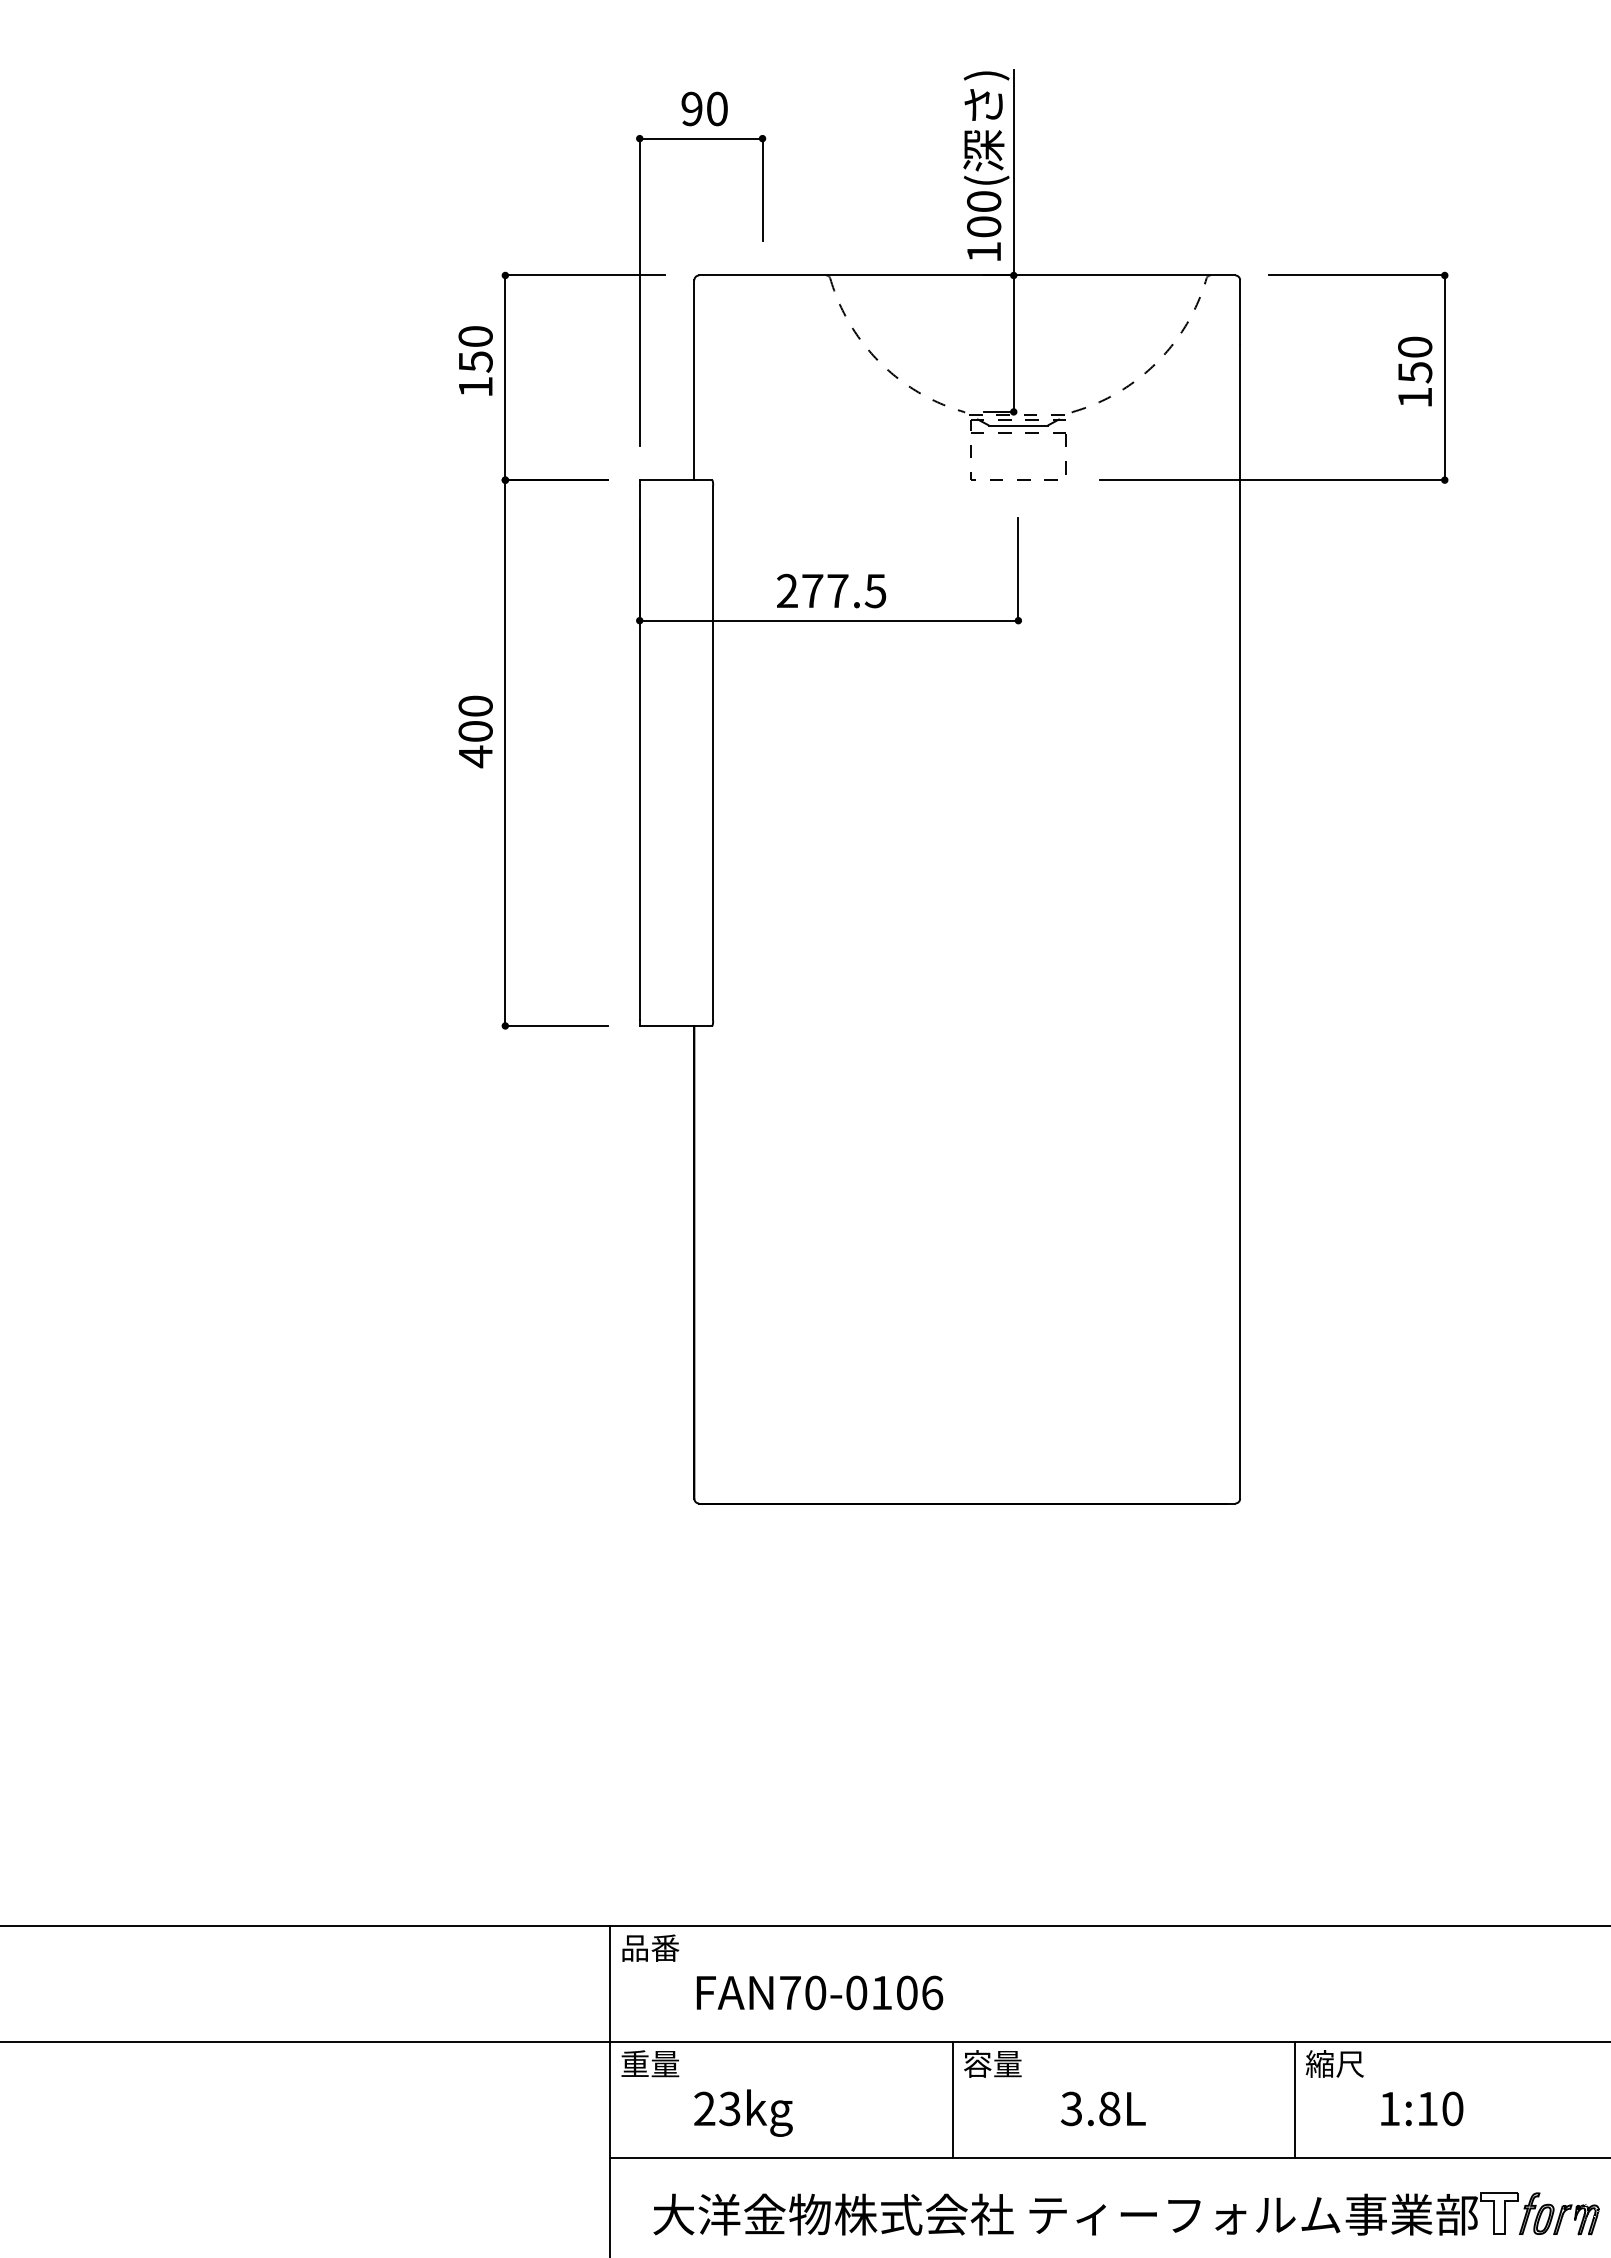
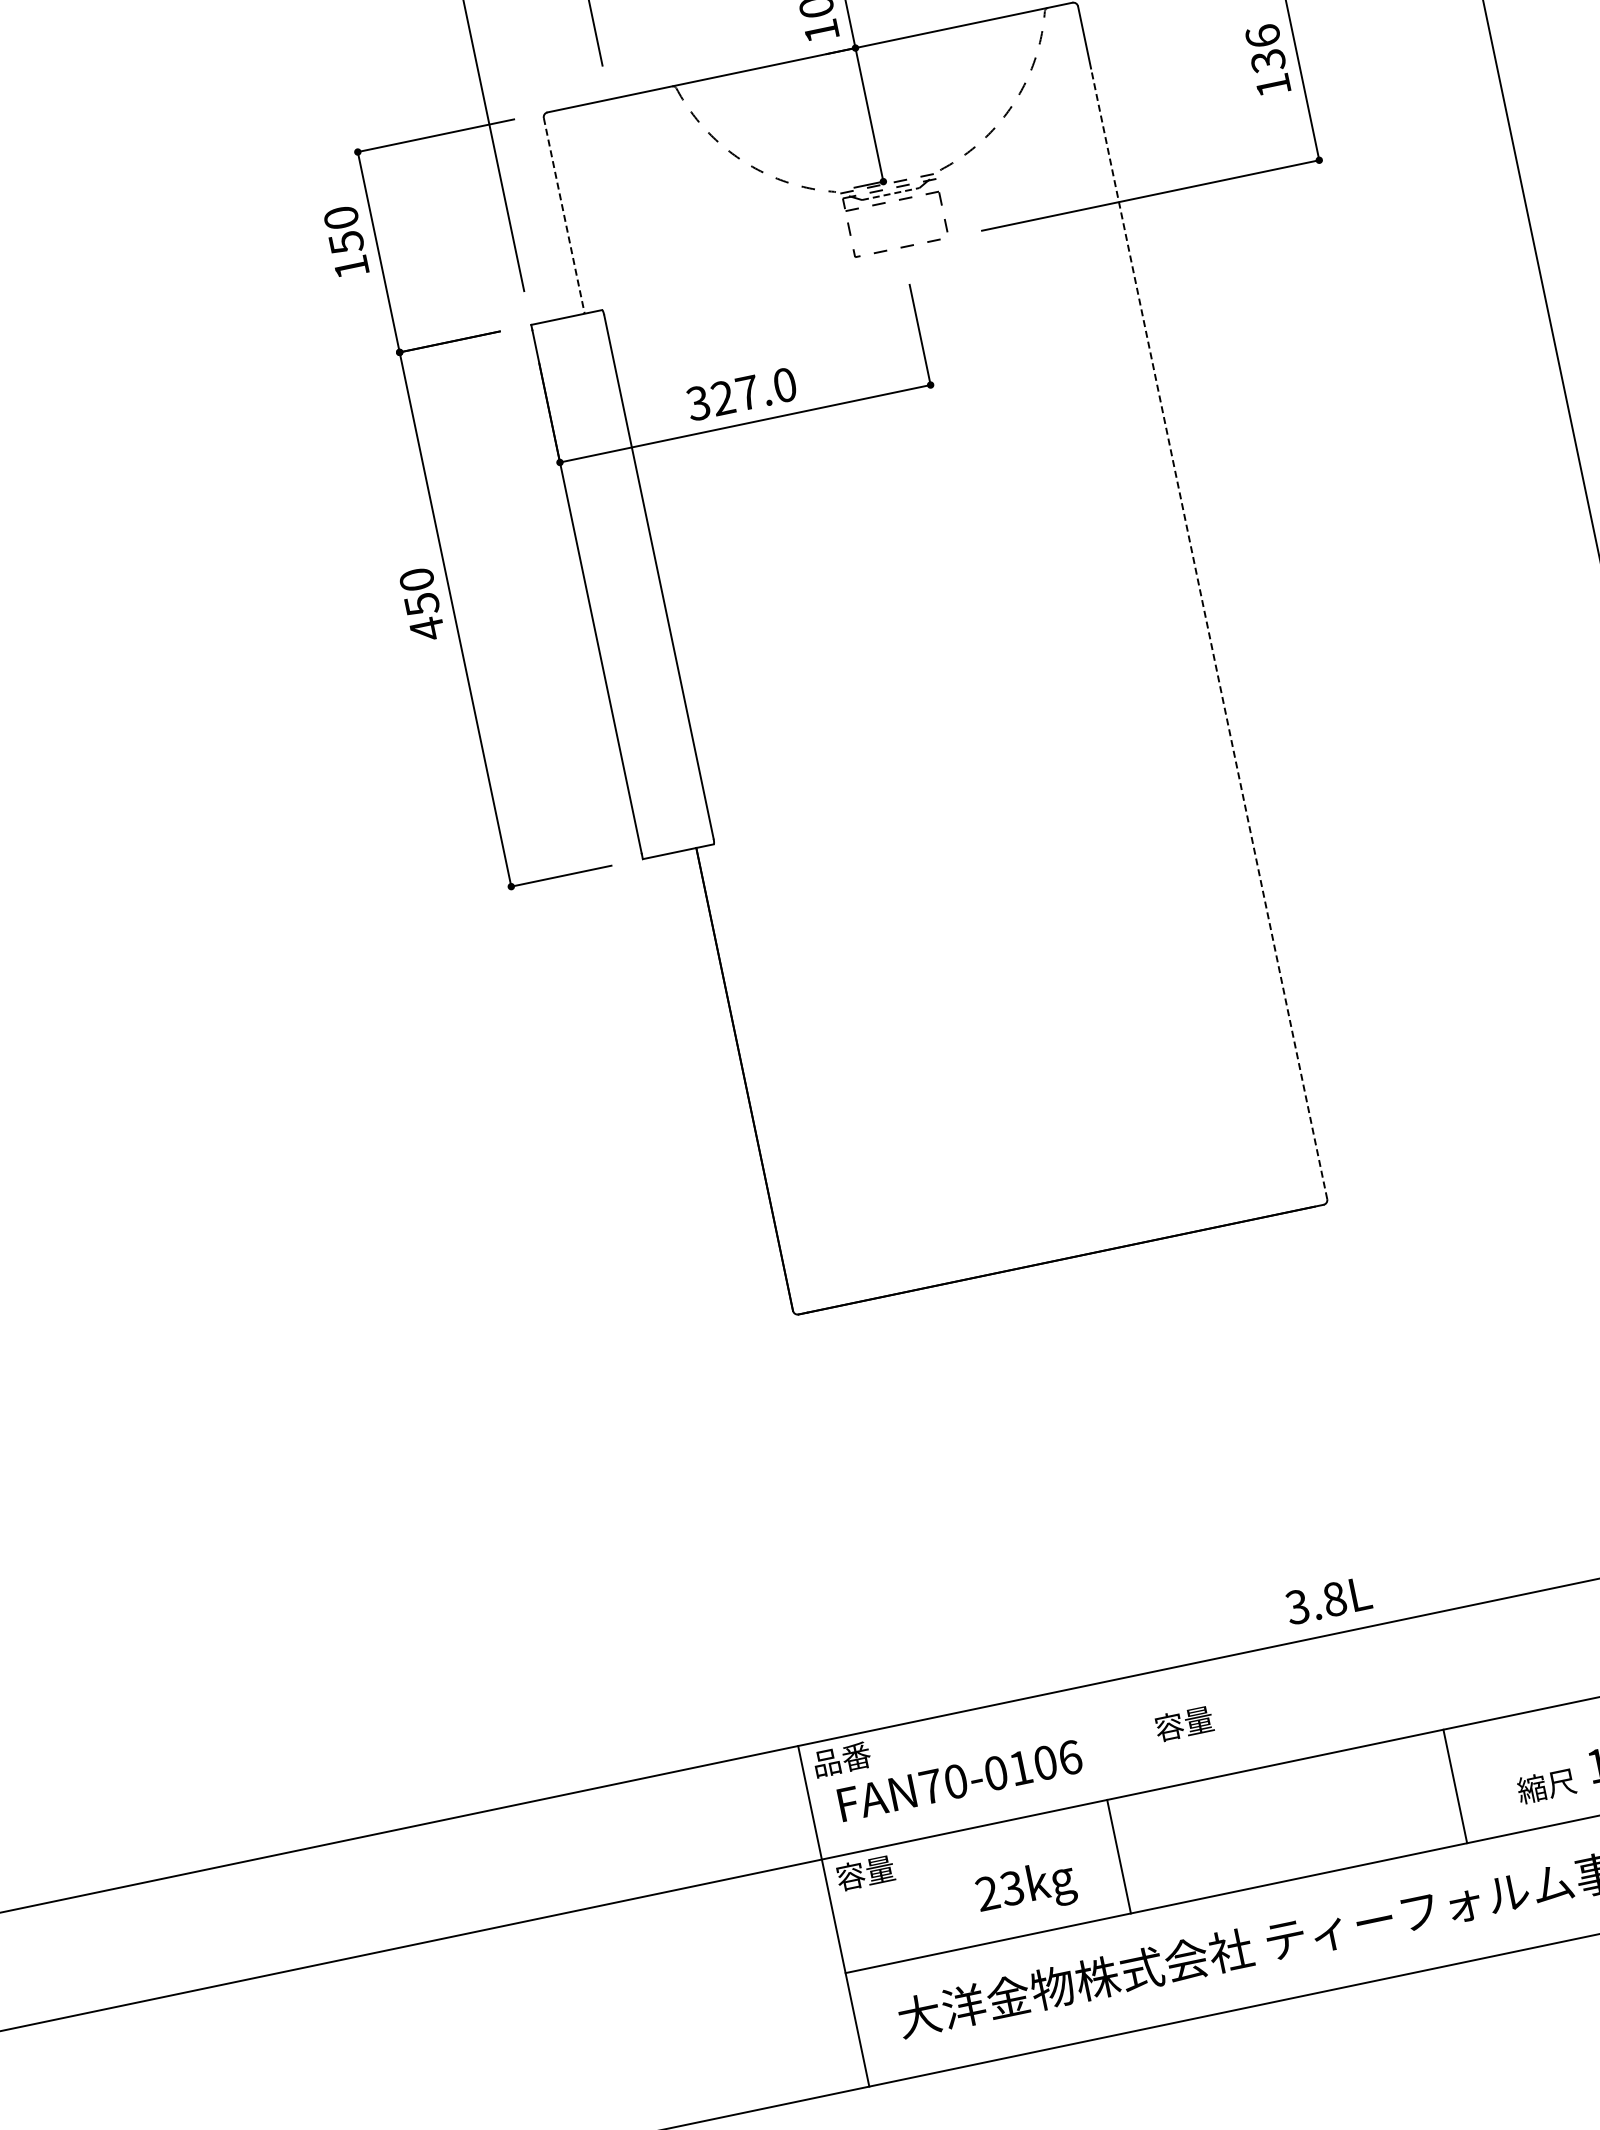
text: (1415, 359) -> (1265, 48), 150 -> 136
line: (694, 380) -> (564, 216), solid -> dashed
line: (1018, 425) -> (890, 193), solid -> dashed
text: (831, 590) -> (741, 393), 277.5 -> 327.0
text: (475, 731) -> (421, 604), 400 -> 450
line: (1240, 921) -> (1209, 634), solid -> dashed
text: (819, 1992) -> (959, 1780), moved
text: (634, 2063) -> (849, 1875), 重量 -> 容量
text: (992, 2063) -> (1183, 1723), moved
text: (1334, 2063) -> (1546, 1785), moved
line: (952, 2099) -> (1118, 1856), moved
line: (1295, 2099) -> (1455, 1786), moved
text: (1102, 2108) -> (1327, 1600), moved
text: (743, 2112) -> (1026, 1889), moved

